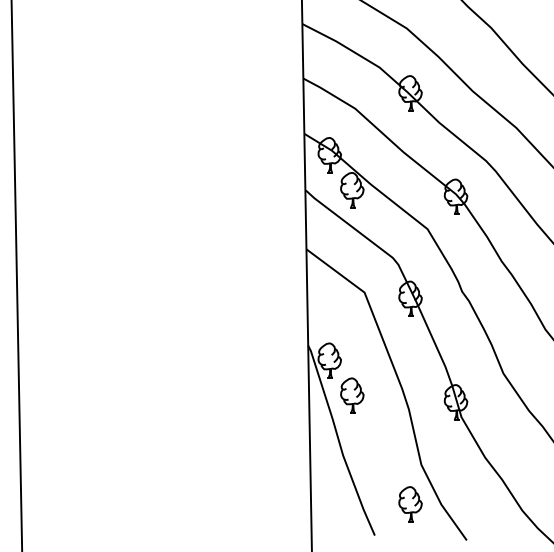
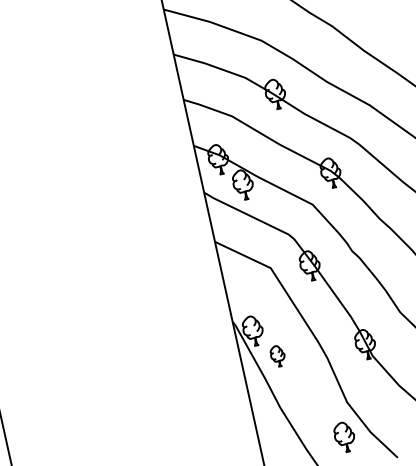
part: (352, 395) -> (278, 356), size x0.7

